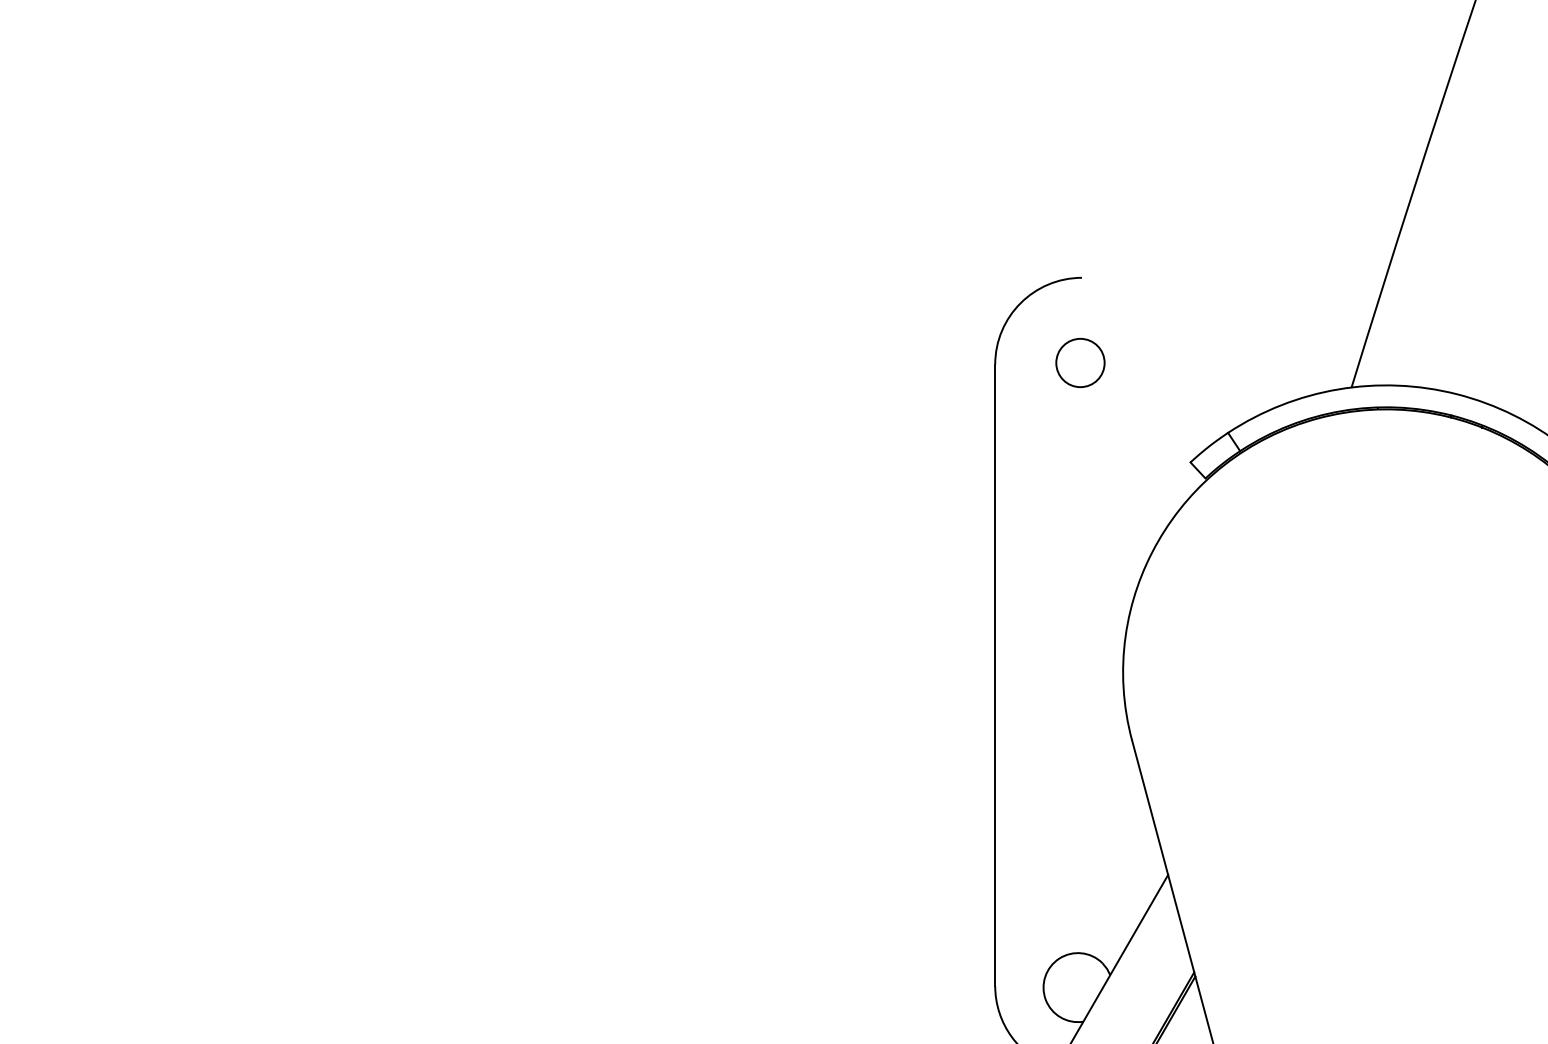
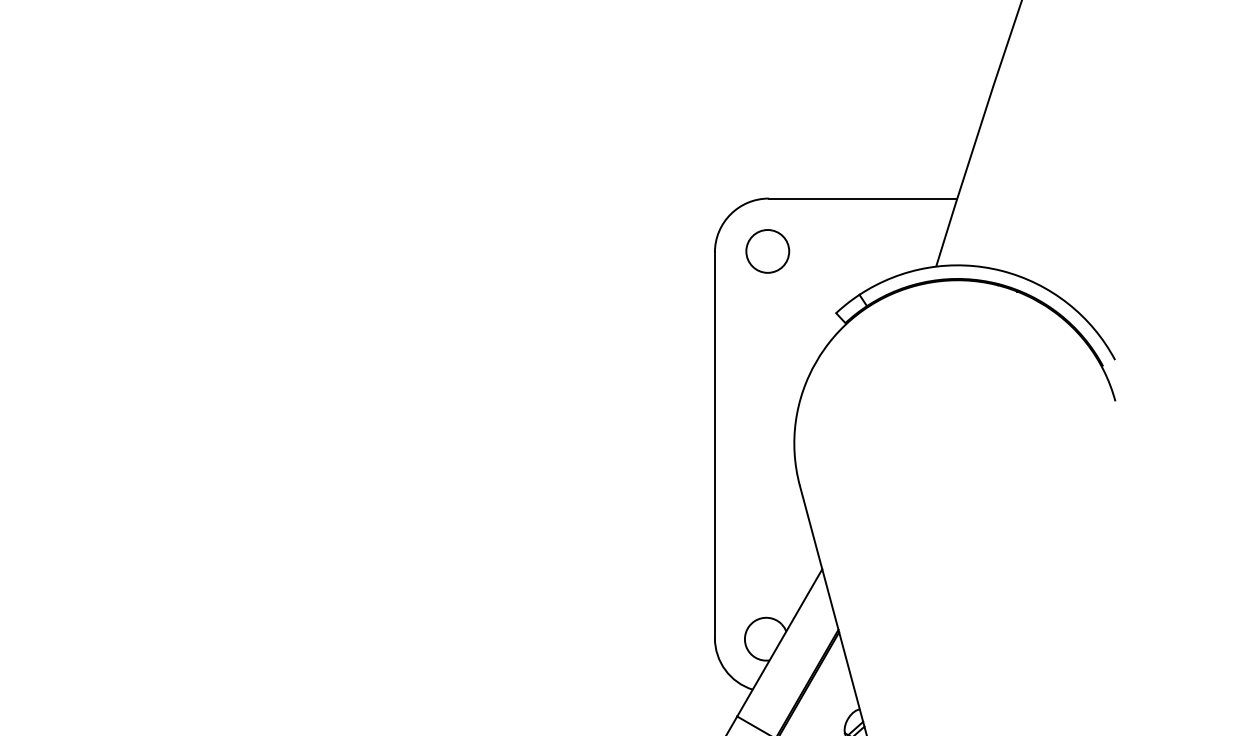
line: (1232, 277) -> (862, 198), added
circle: (1079, 363) -> (767, 251), size x1.43

